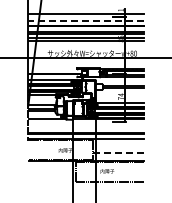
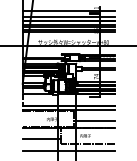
line: (86, 21) -> (68, 17), dashed -> solid
line: (118, 153) -> (94, 121), dashed -> solid
line: (52, 174) -> (41, 138), added
line: (85, 190) -> (68, 151), added

